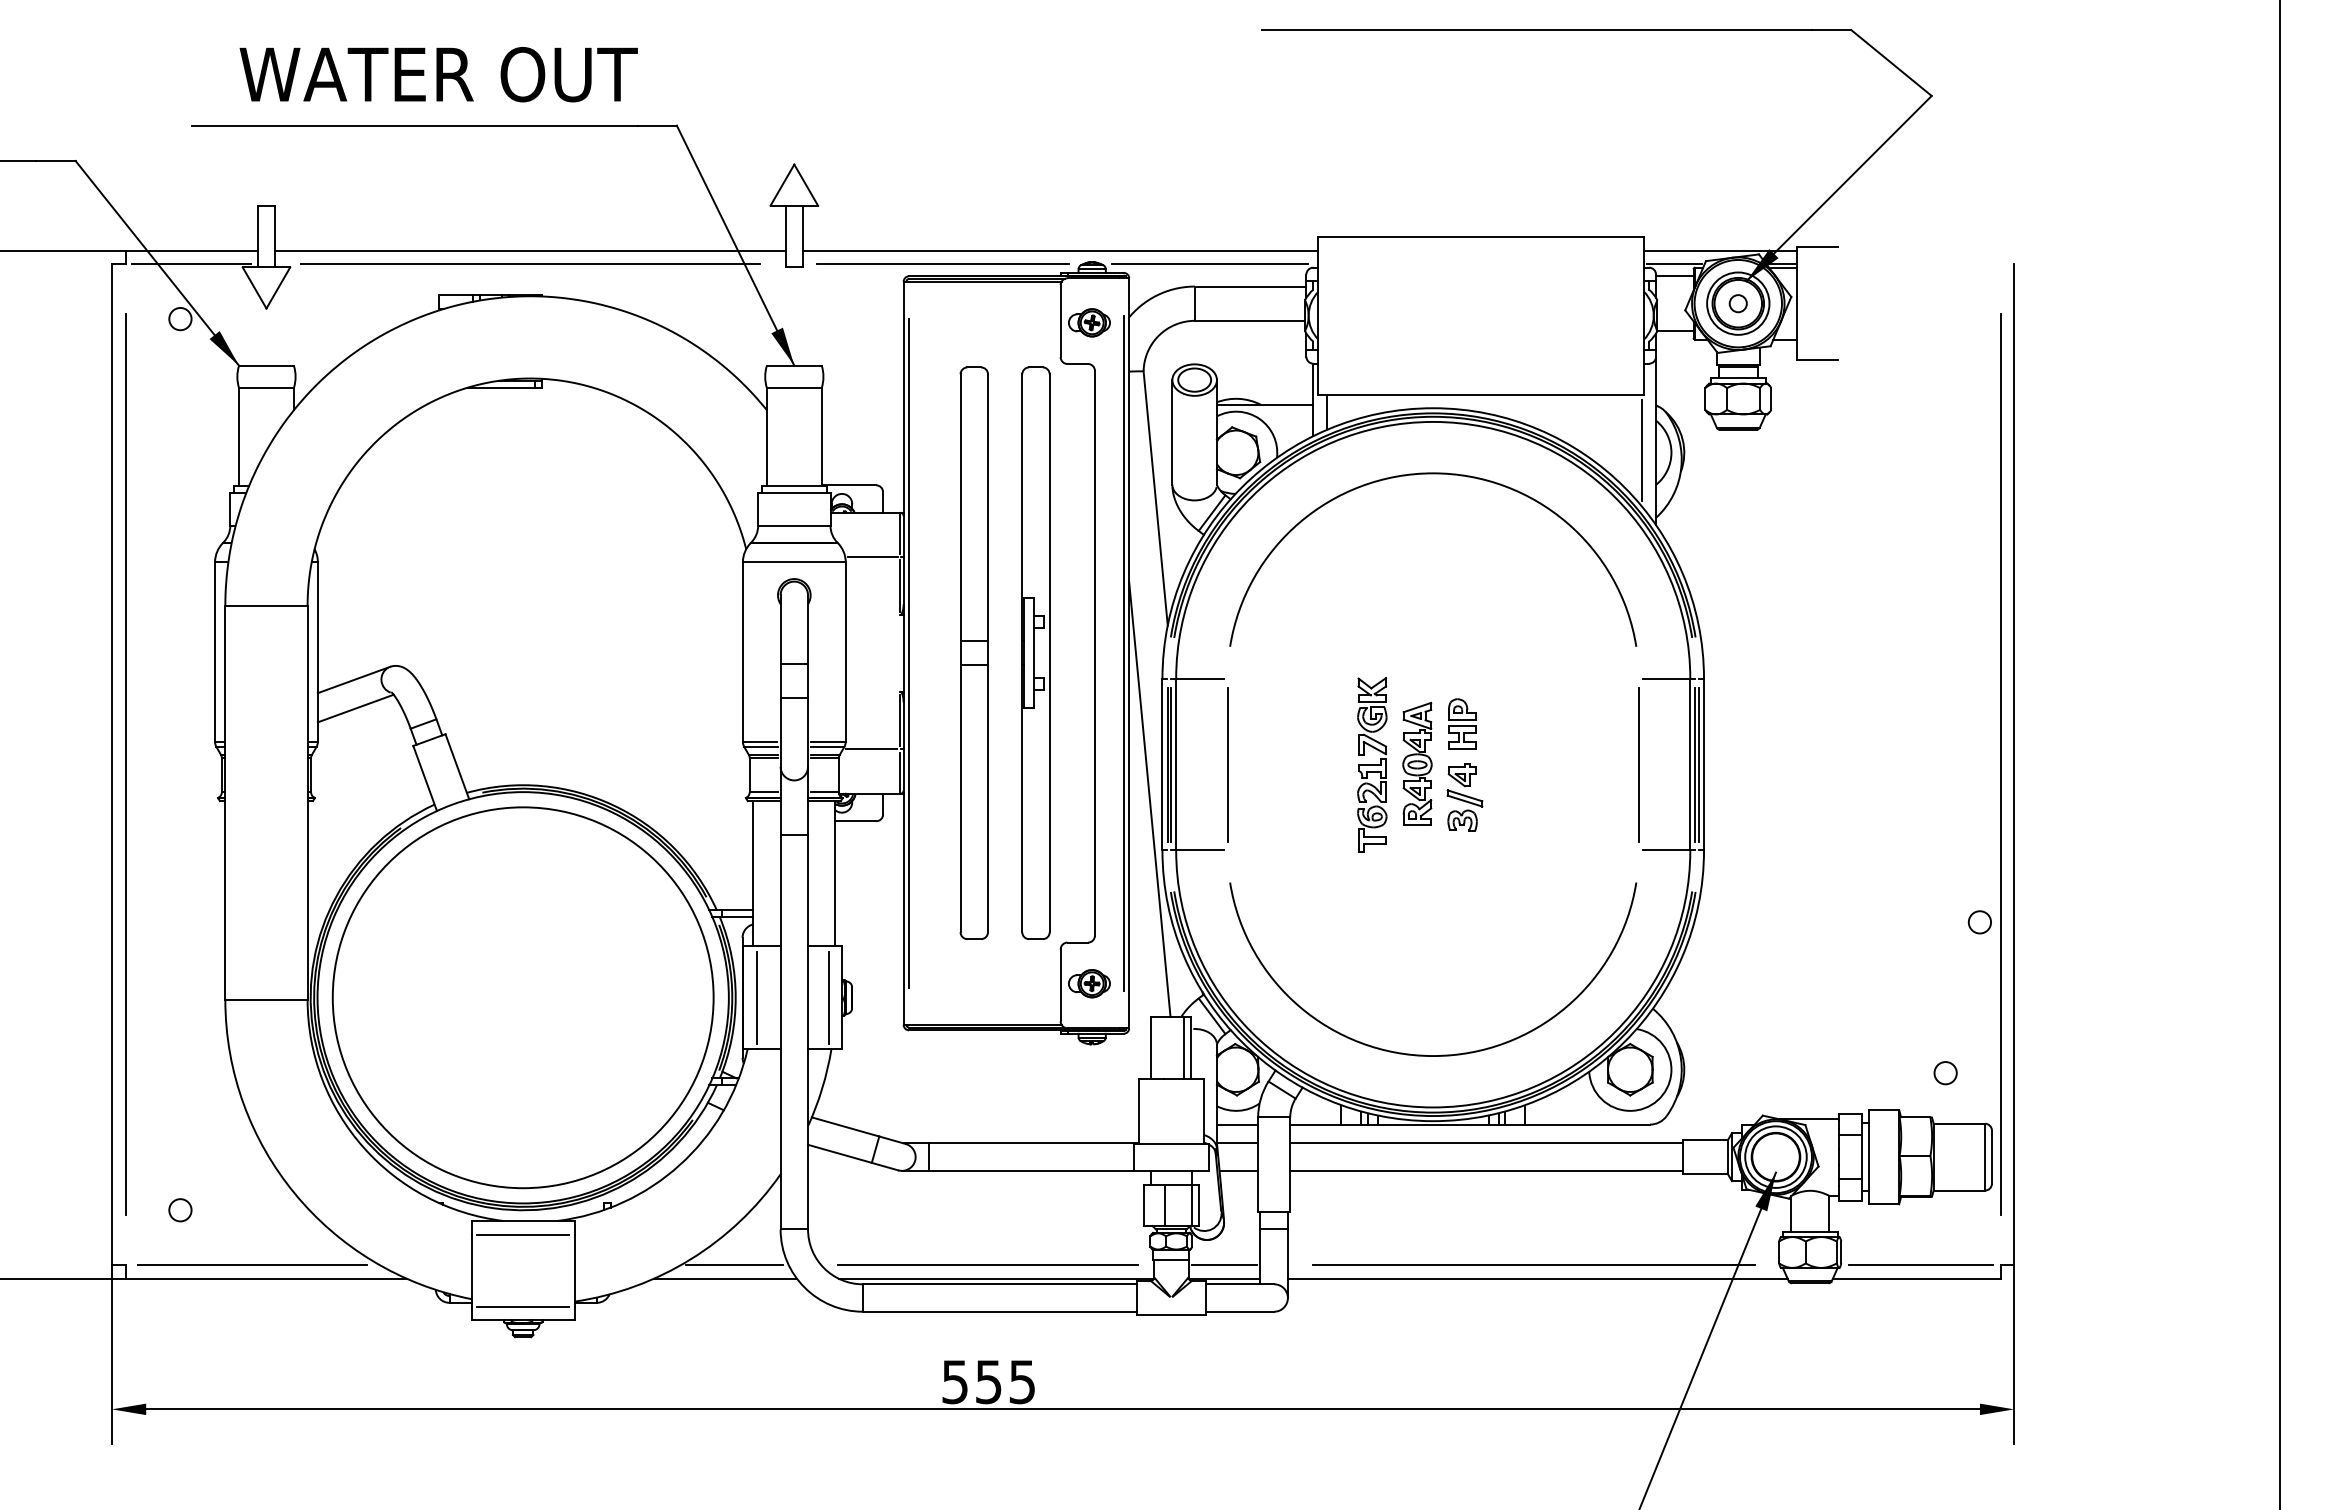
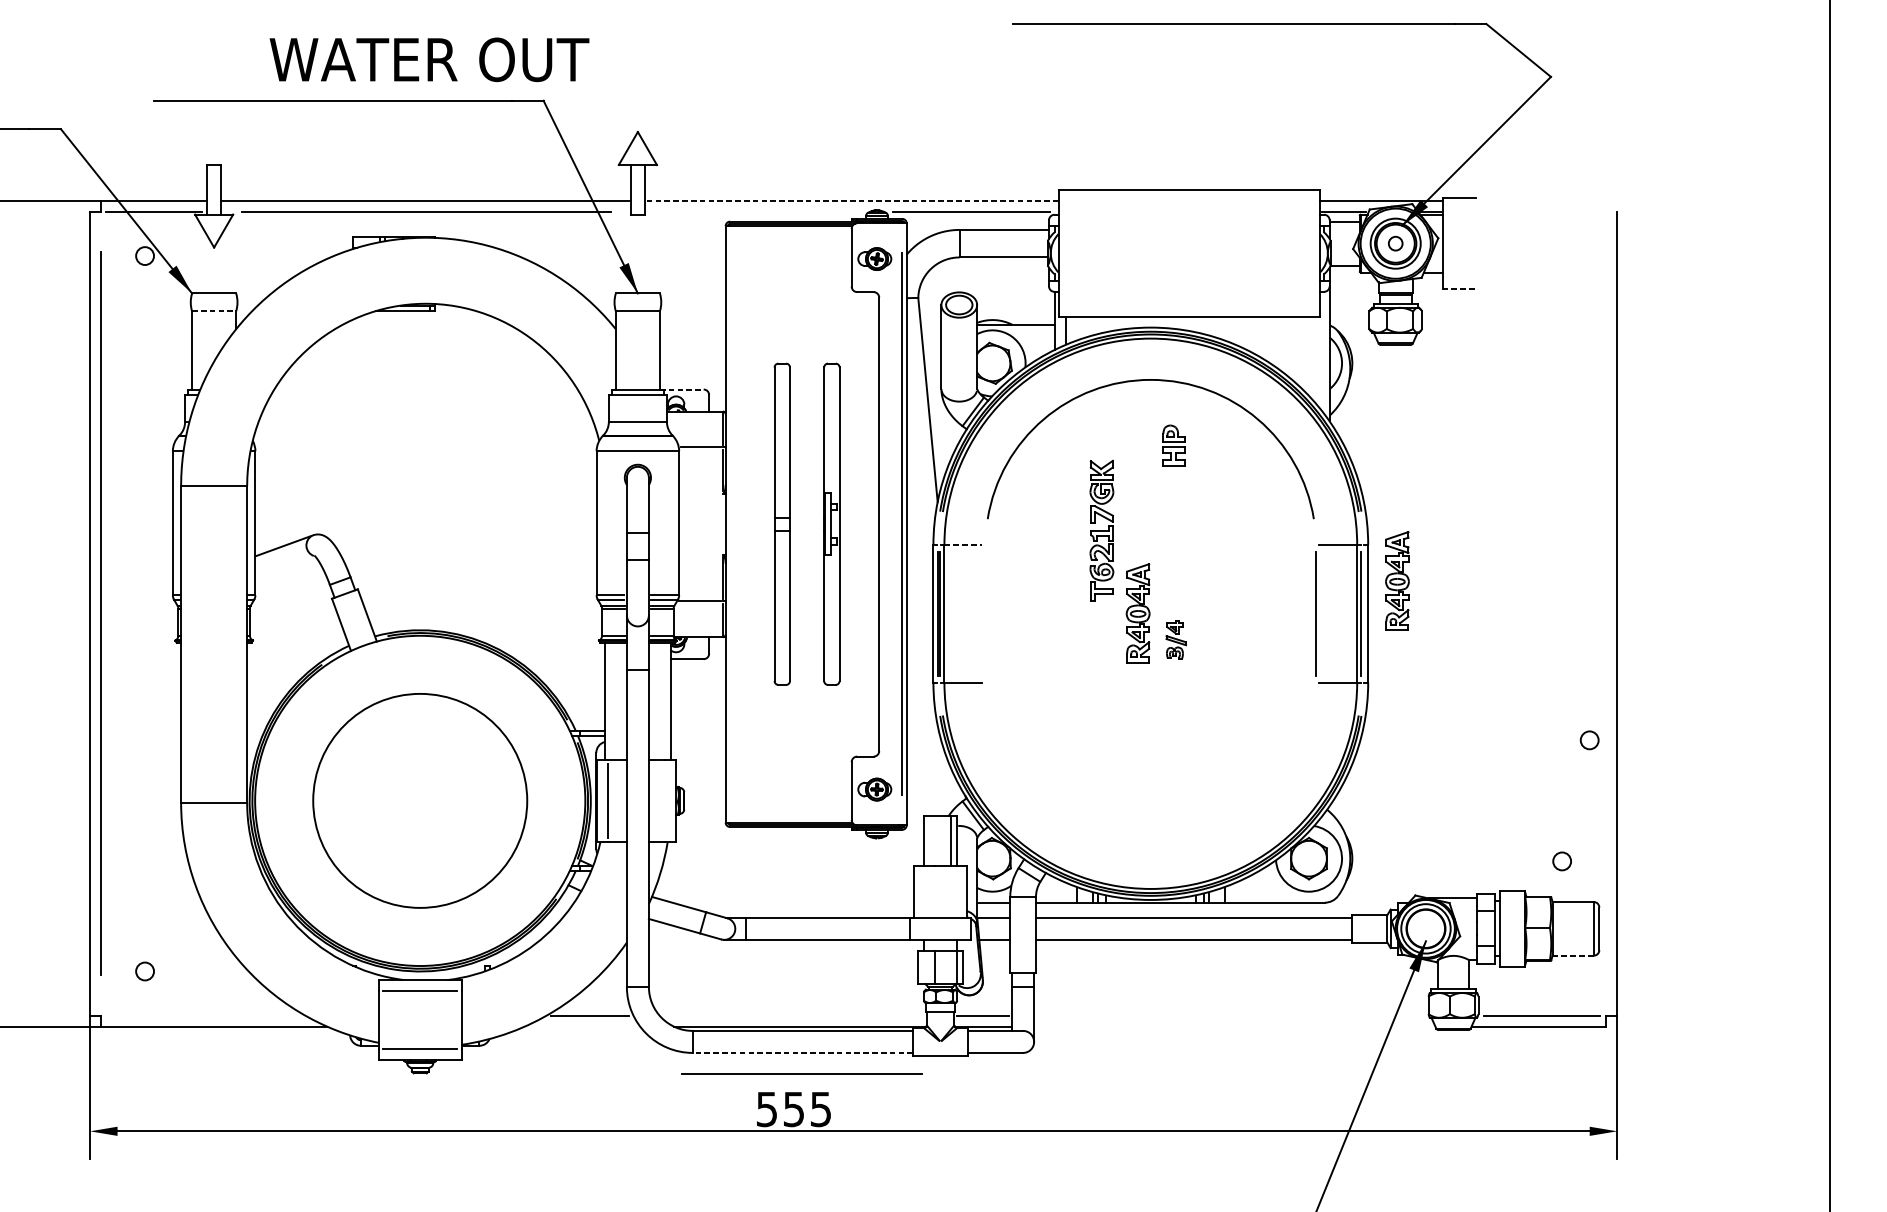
text: (438, 74) -> (429, 59), moved
line: (1060, 250) -> (851, 200), solid -> dashed
line: (942, 263) -> (756, 211), removed
line: (1817, 360) -> (1459, 289), solid -> dashed
line: (266, 387) -> (214, 310), solid -> dashed
line: (1642, 450) -> (1318, 361), removed
line: (849, 485) -> (682, 389), solid -> dashed
line: (909, 652) -> (730, 523), removed
part: (973, 652) -> (781, 523), size x0.7
part: (1035, 652) -> (831, 523), size x0.7
line: (1199, 679) -> (963, 545), solid -> dashed
line: (355, 708) -> (285, 568), removed
part: (1462, 723) -> (1174, 445), moved
part: (1740, 723) -> (1397, 580), added
line: (1227, 764) -> (985, 613), removed
part: (1372, 764) -> (1102, 530), moved
line: (1698, 764) -> (1363, 613), removed
line: (2000, 764) -> (1606, 613), removed
part: (1464, 797) -> (1175, 640), size x0.7
line: (1149, 799) -> (923, 641), removed
circle: (522, 997) -> (419, 800), size x0.7
line: (828, 997) -> (665, 800), removed
arc: (1424, 1054) -> (1143, 846), removed
line: (1959, 1190) -> (1573, 955), solid -> dashed
line: (987, 1264) -> (801, 1073), moved
line: (252, 1265) -> (202, 1015), removed
line: (1533, 1265) -> (1231, 1015), removed
line: (725, 1278) -> (582, 1026), removed
line: (1537, 1278) -> (1234, 1026), removed
line: (999, 1311) -> (802, 1052), solid -> dashed

